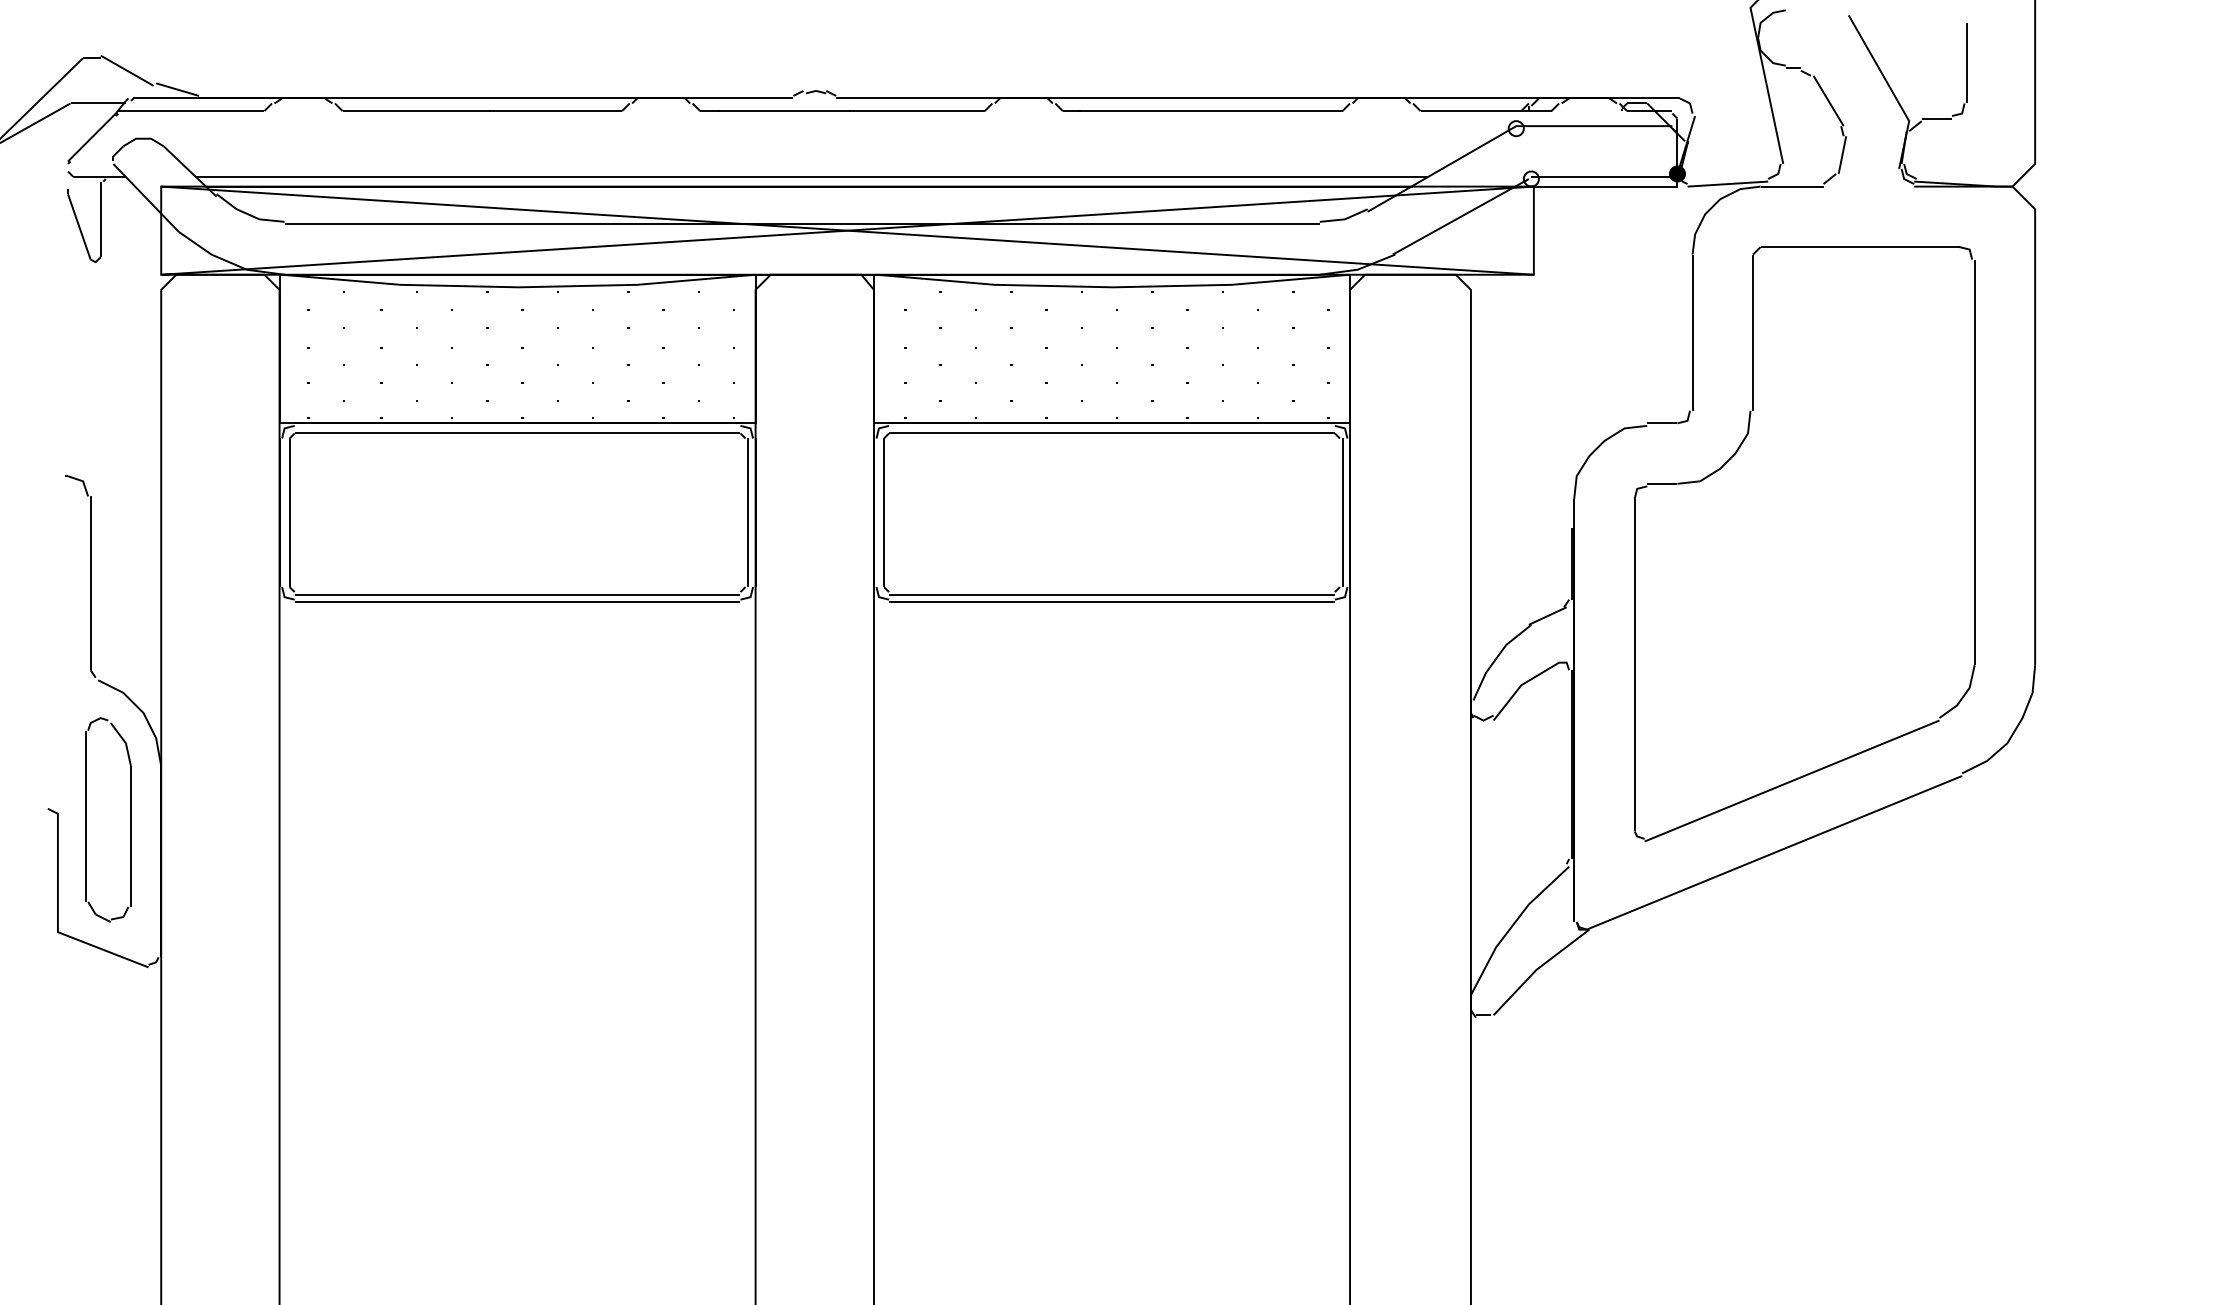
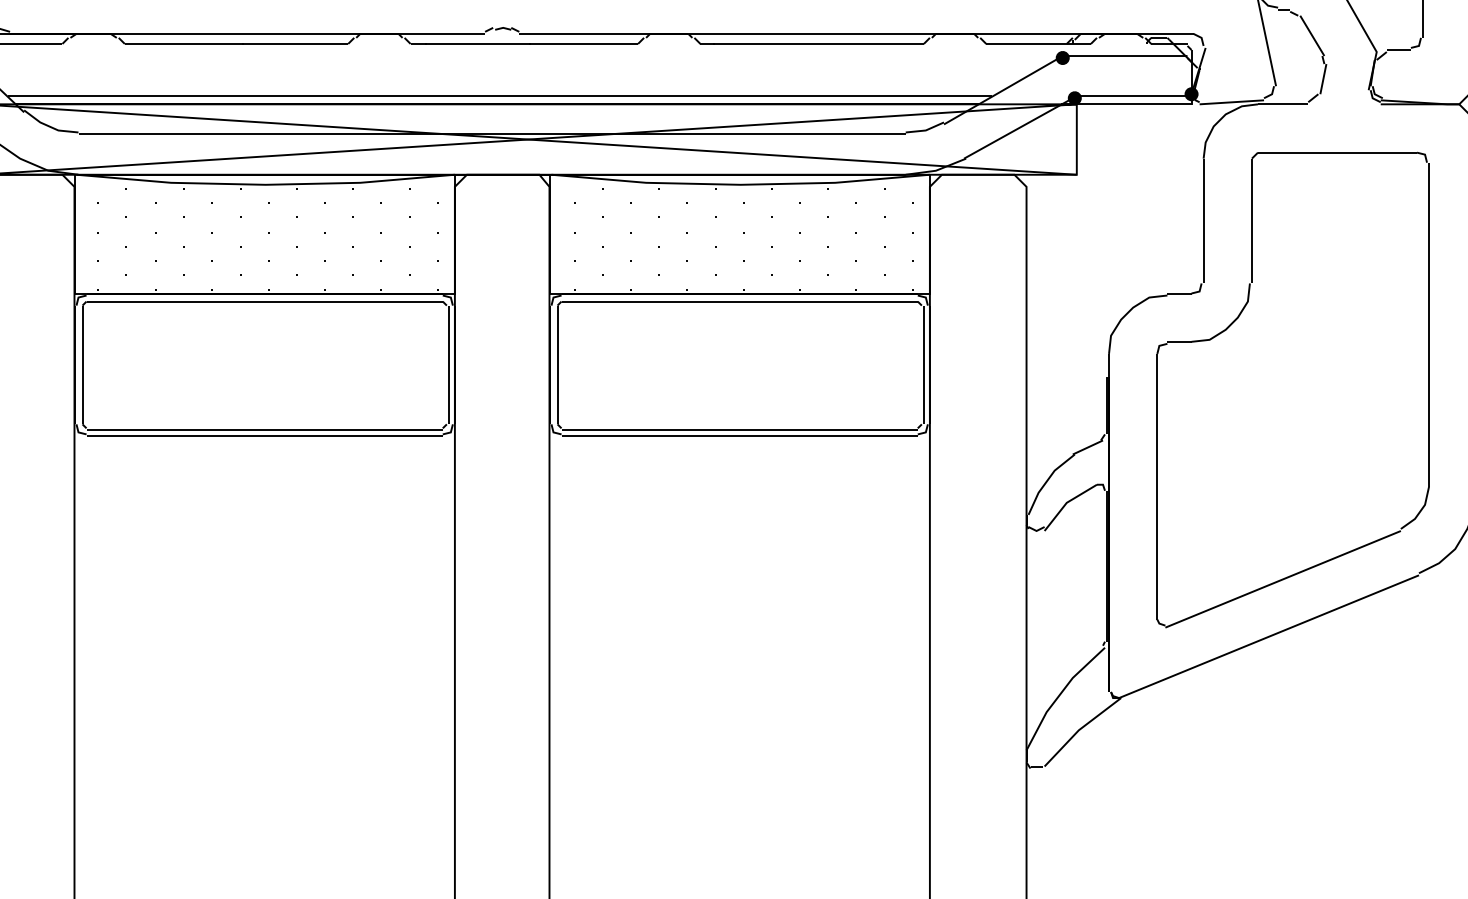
fill: (1515, 128) -> (1062, 57), added
fill: (1530, 178) -> (1074, 97), added

